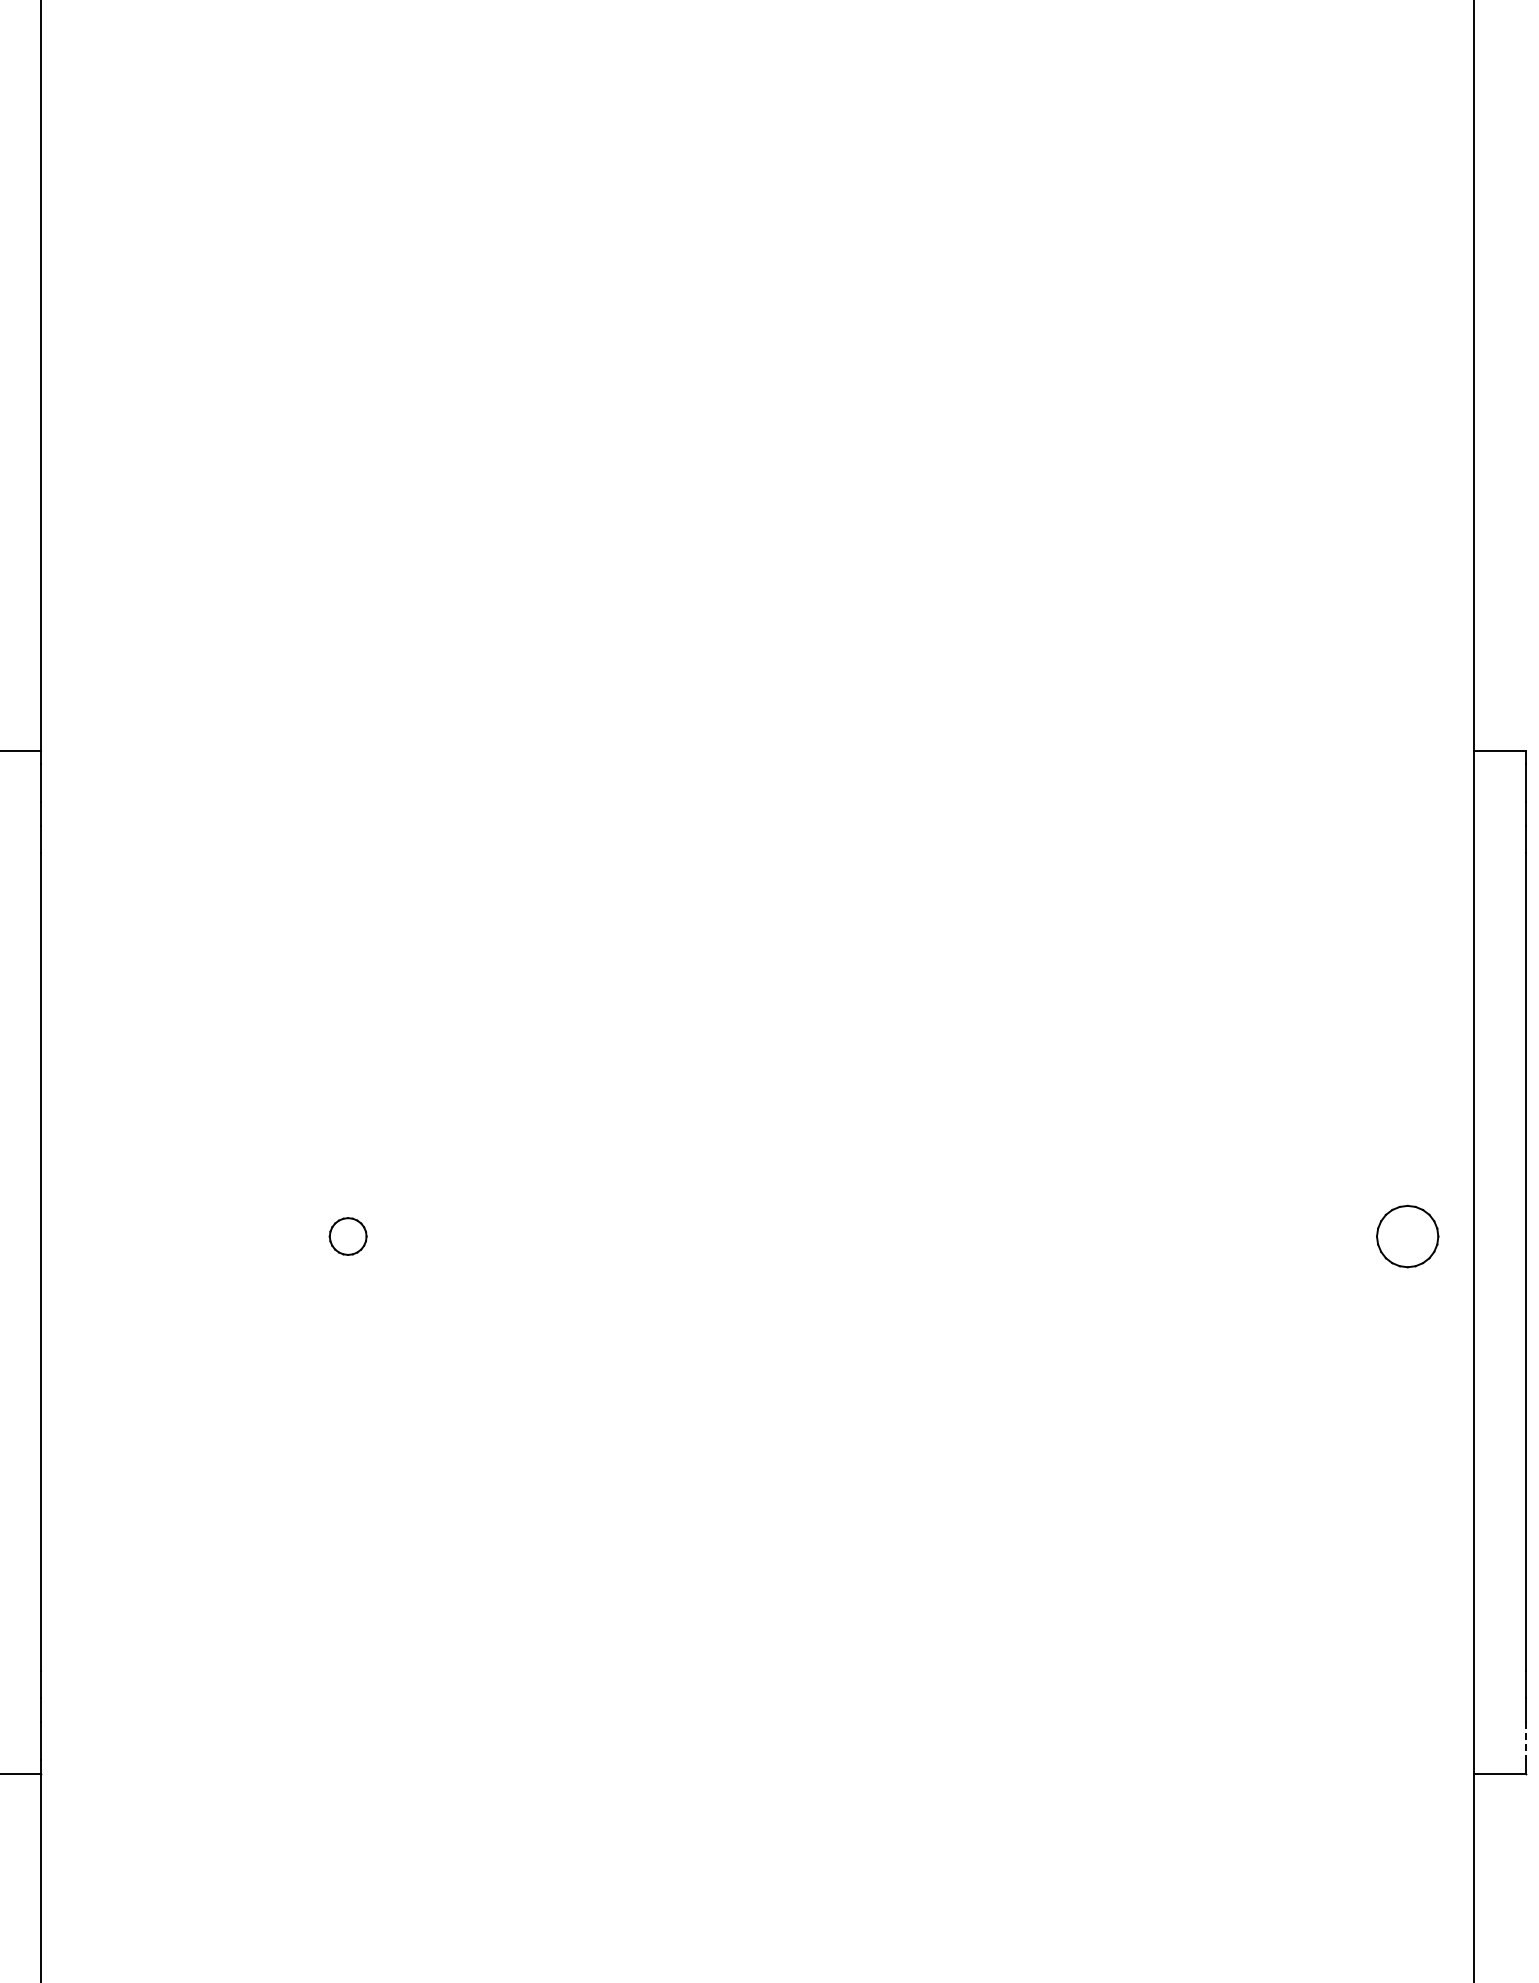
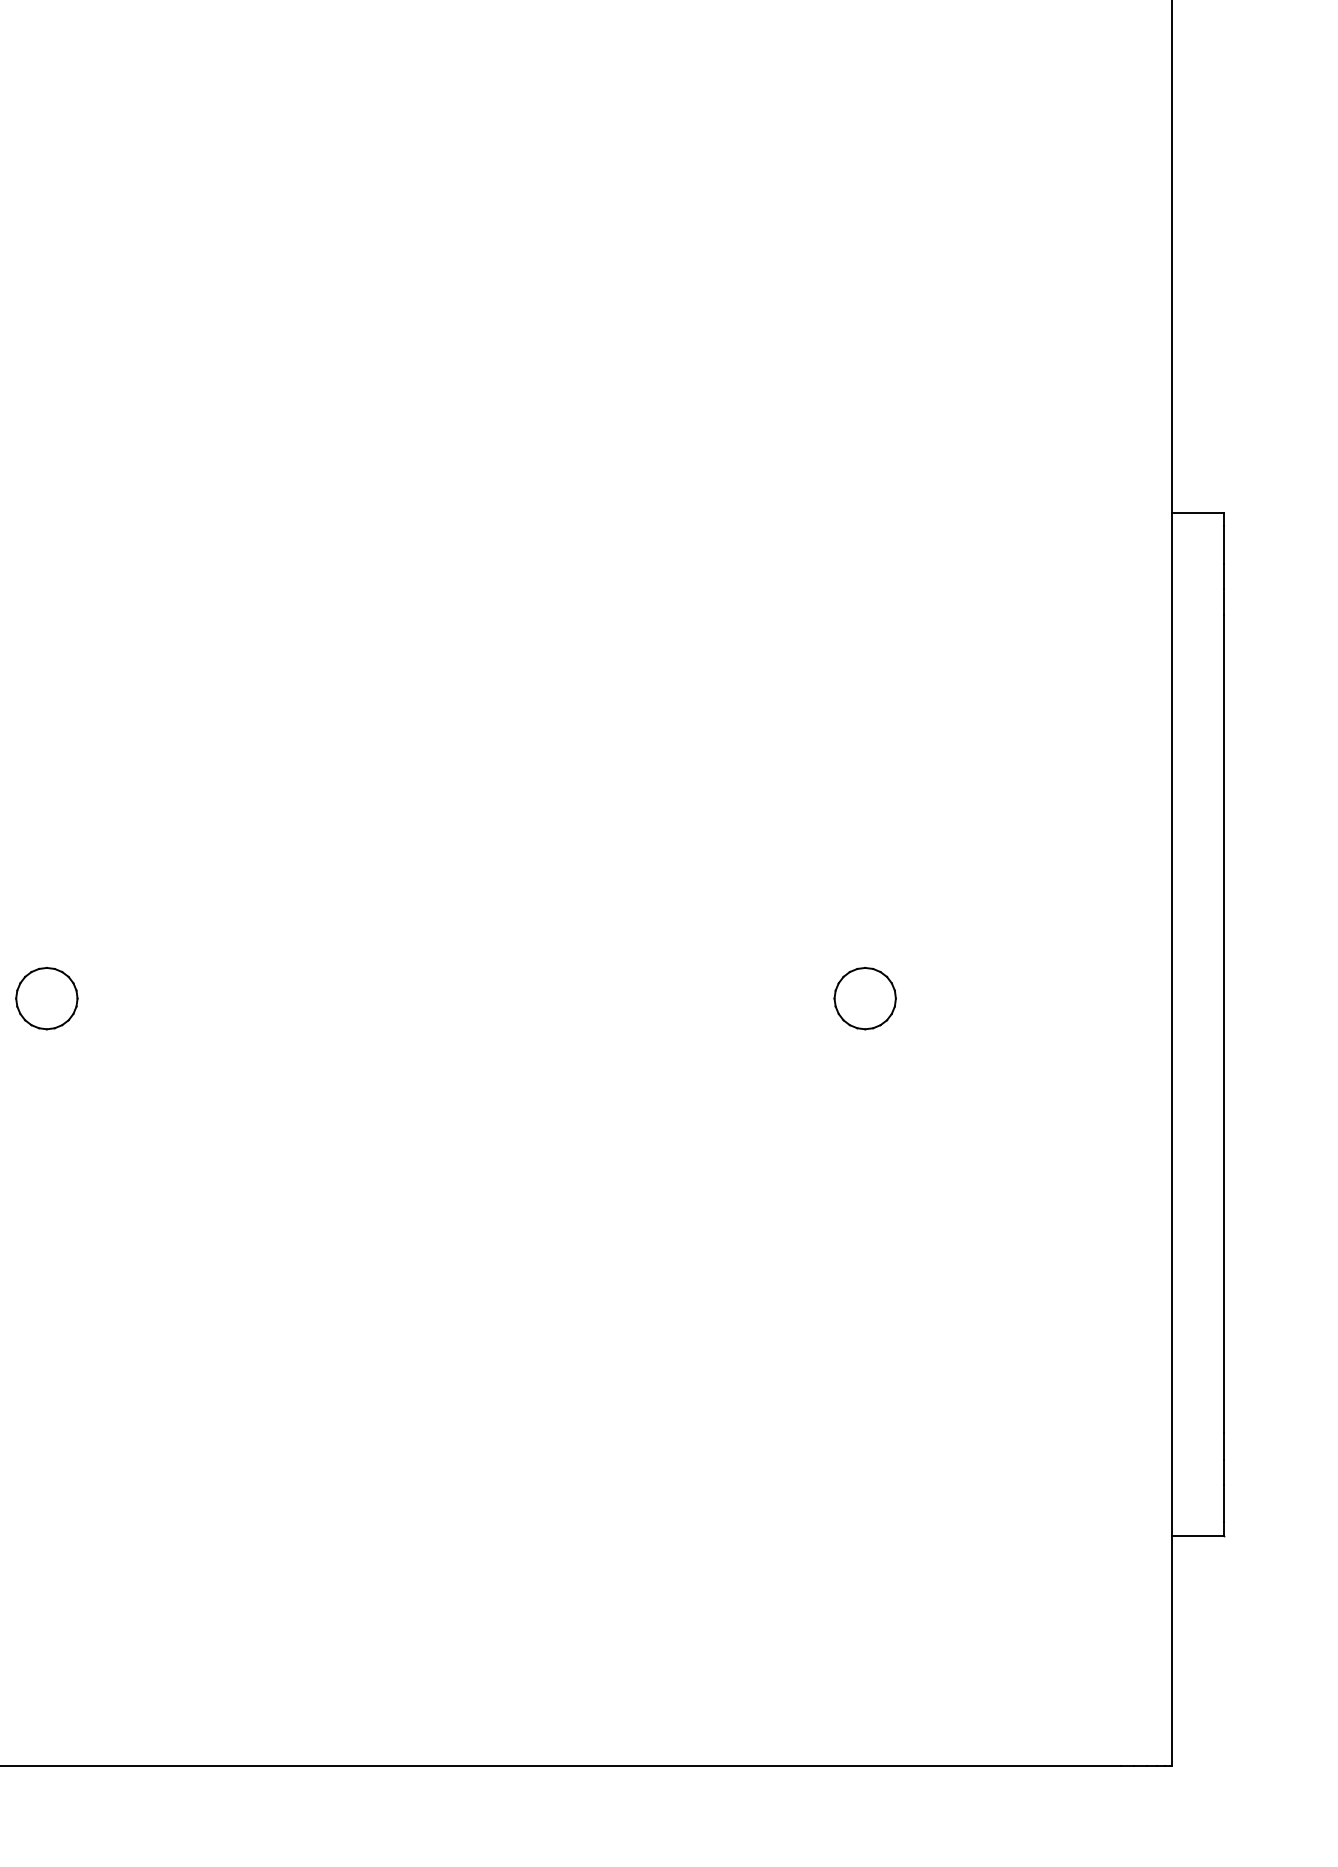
part: (347, 1236) -> (46, 998), size x1.67
part: (1407, 1236) -> (865, 998), moved
line: (1525, 1741) -> (1224, 1503), dashed -> solid

